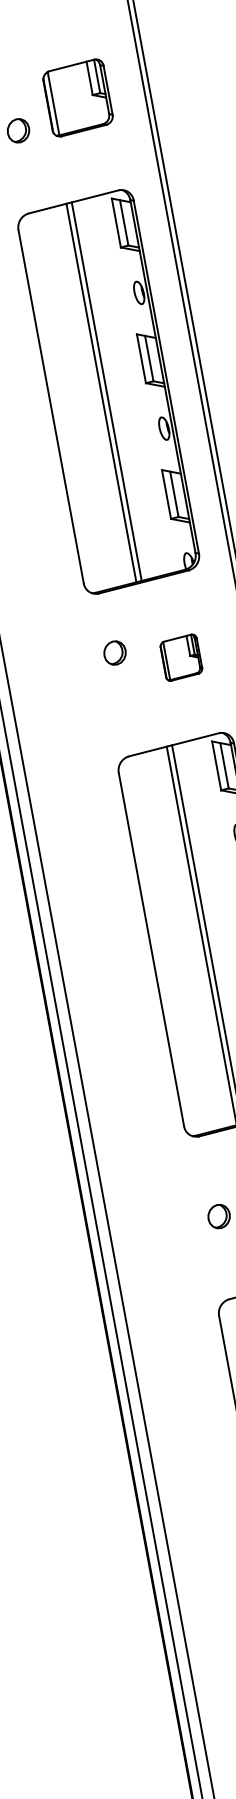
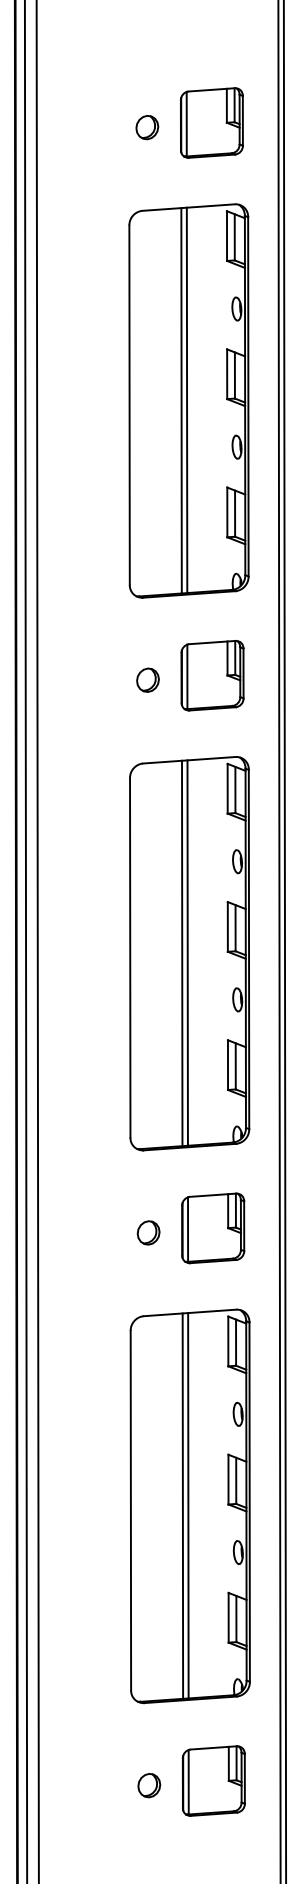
part: (77, 97) -> (211, 122), moved
part: (114, 652) -> (147, 679), moved
part: (181, 657) -> (212, 675), size x1.67

